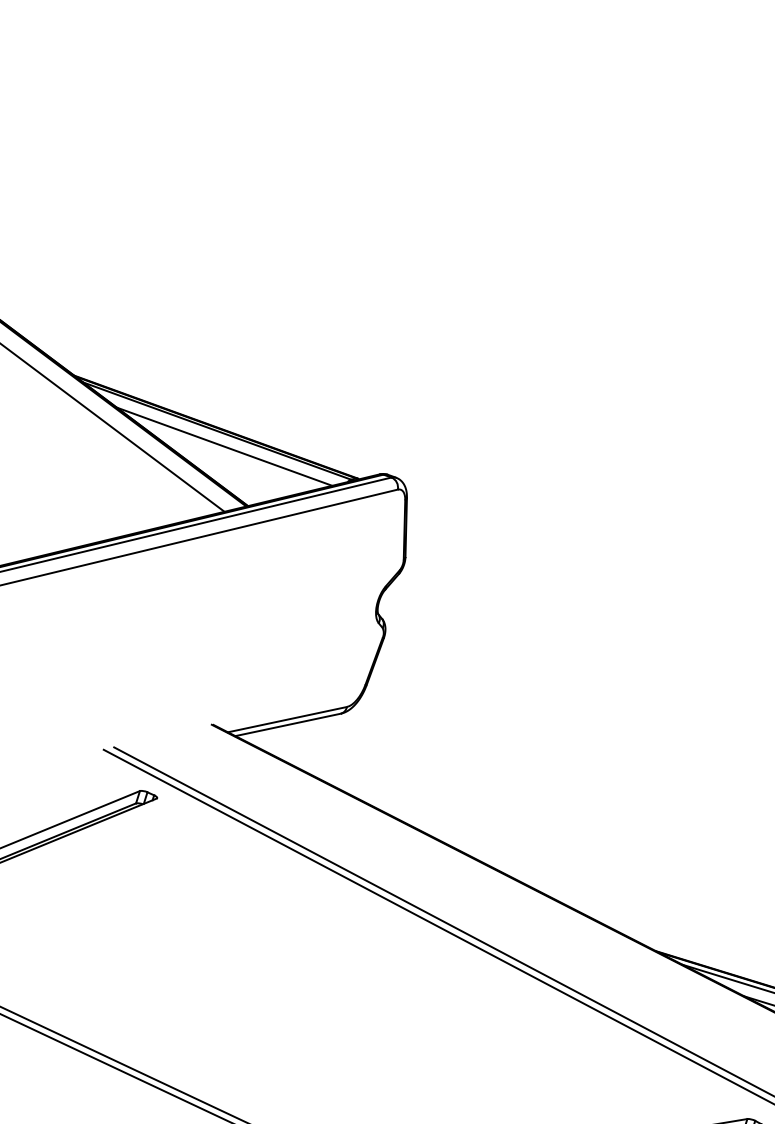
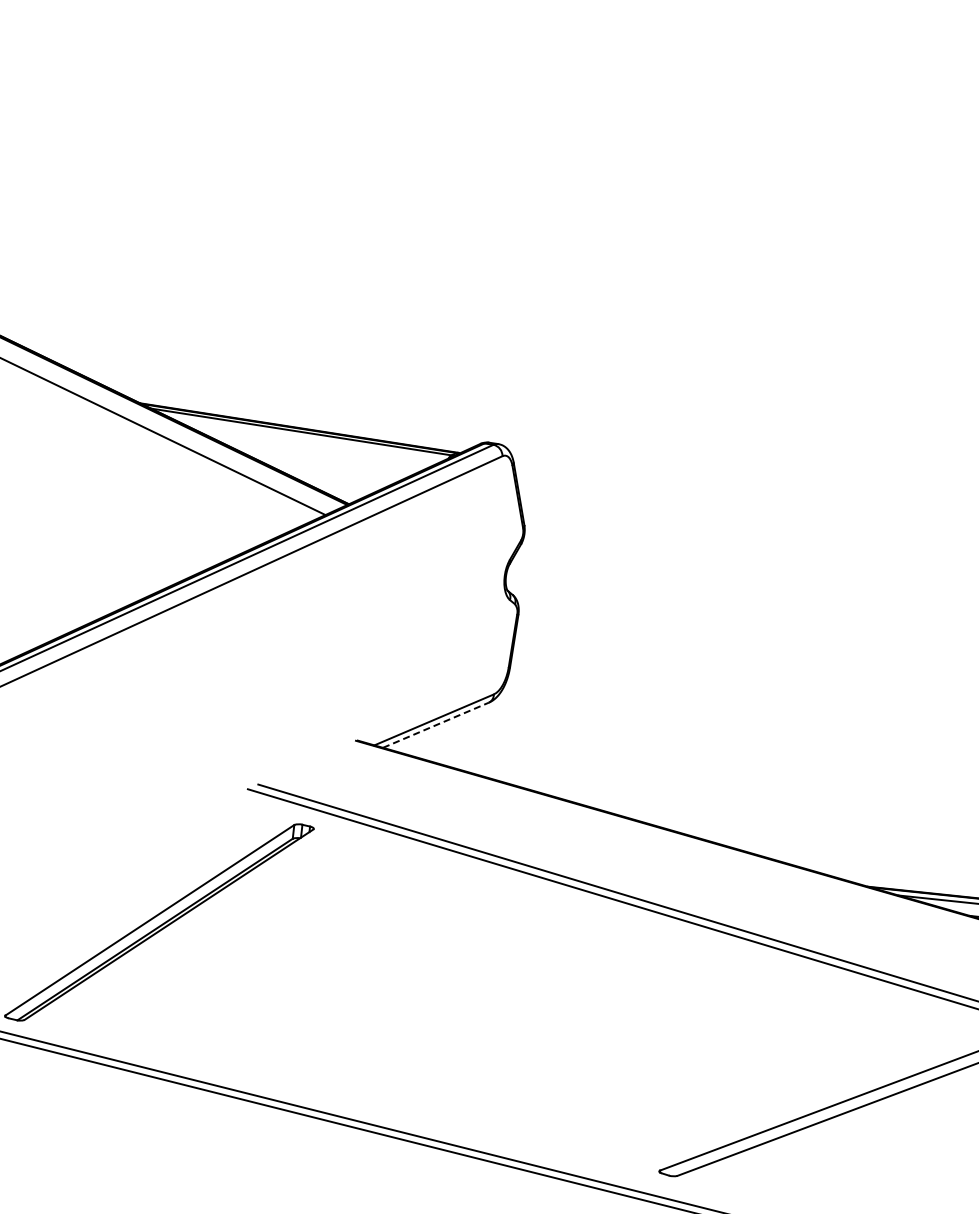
line: (224, 446) -> (312, 446), removed
line: (287, 725) -> (435, 725), solid -> dashed

